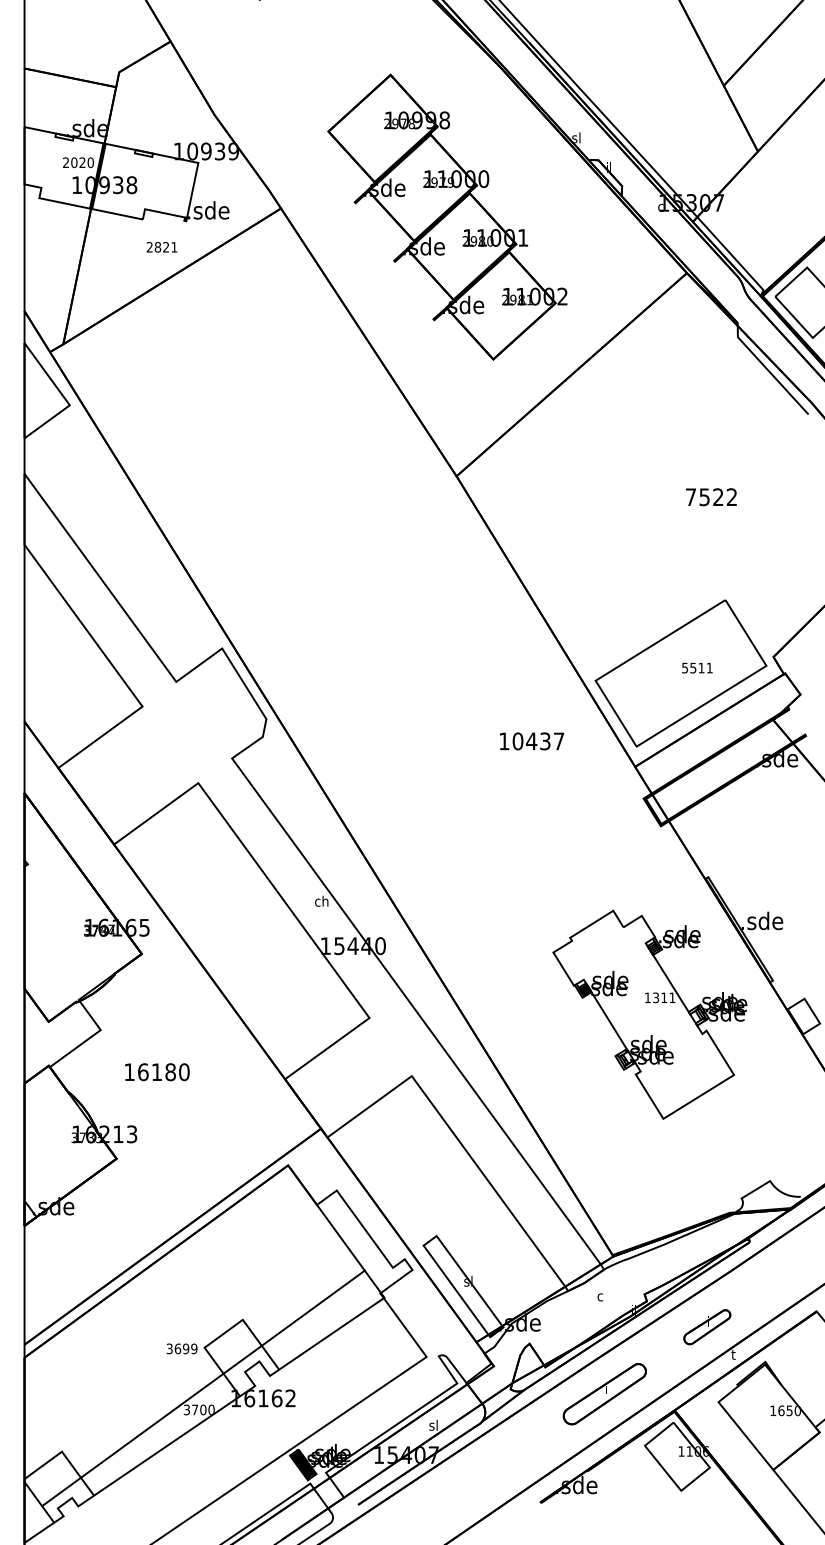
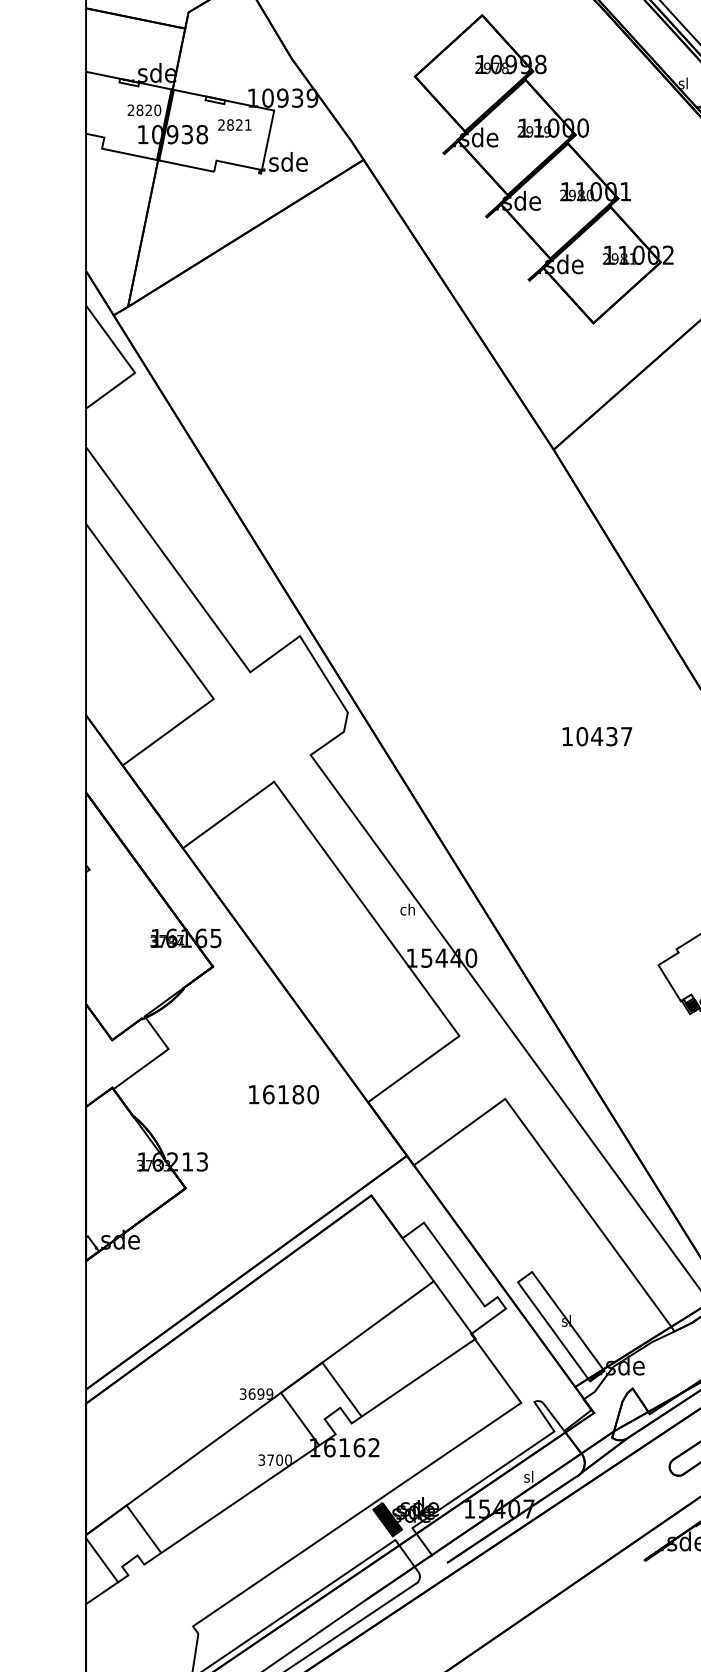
text: (74, 162) -> (140, 110), 2020 -> 2820
text: (161, 247) -> (234, 125), moved
text: (532, 741) -> (597, 736), moved
text: (157, 1072) -> (284, 1094), moved
line: (203, 1387) -> (259, 1407), moved

